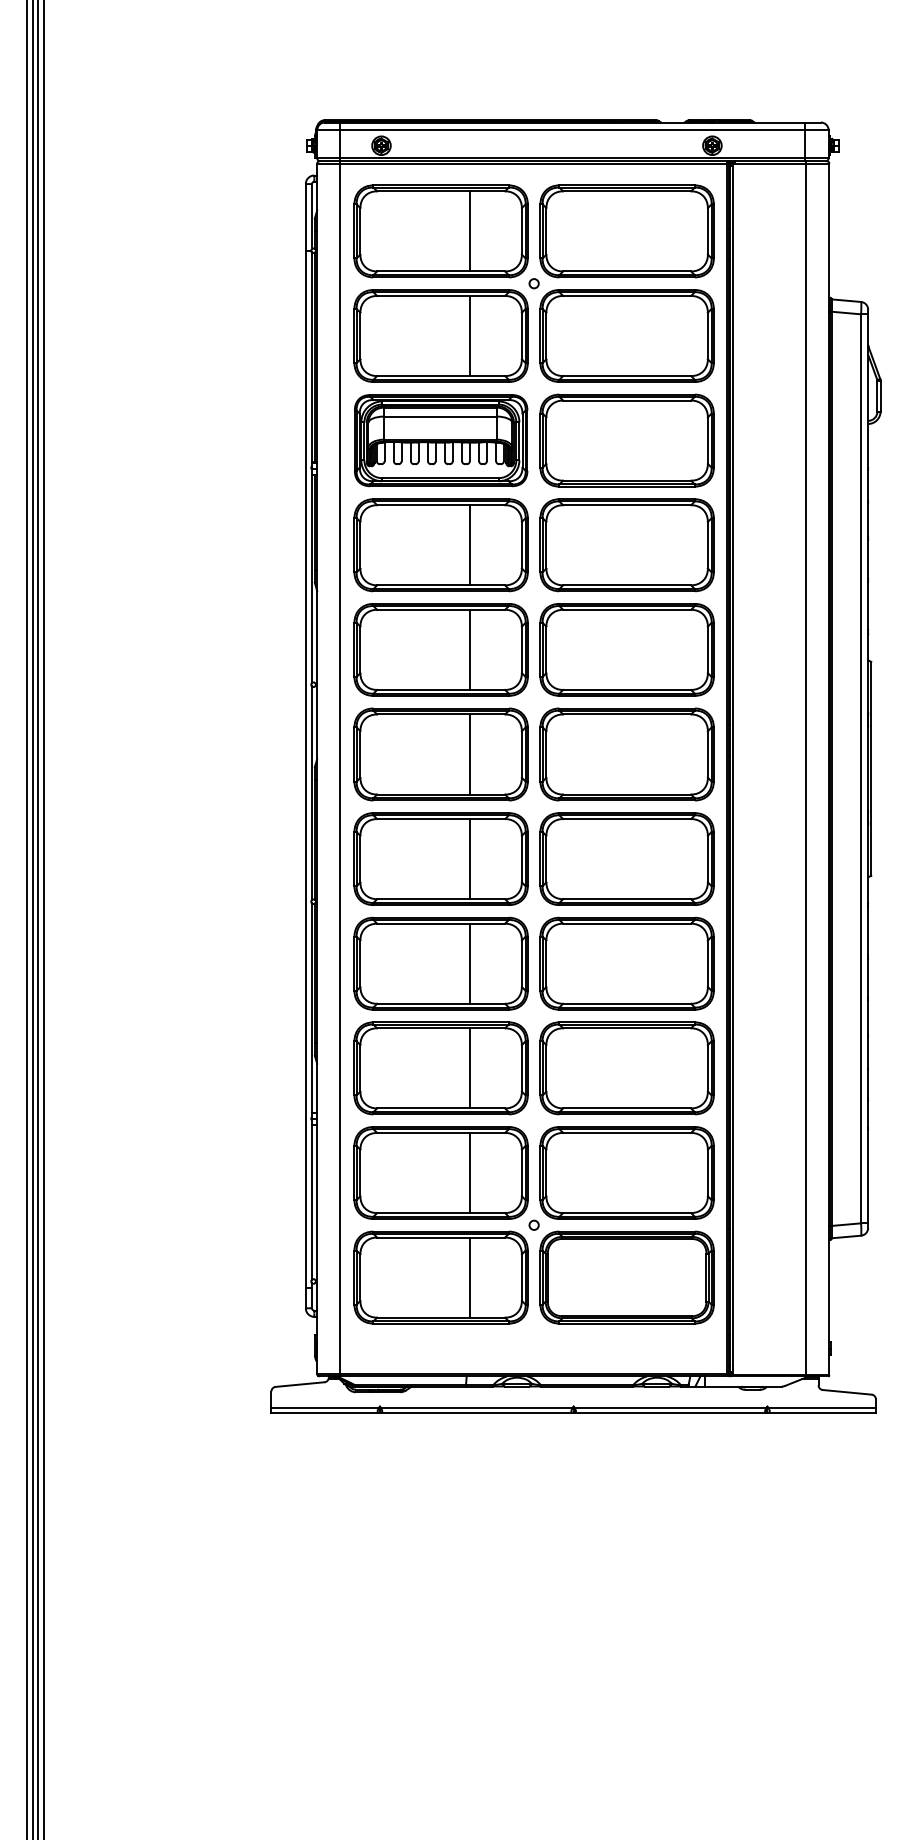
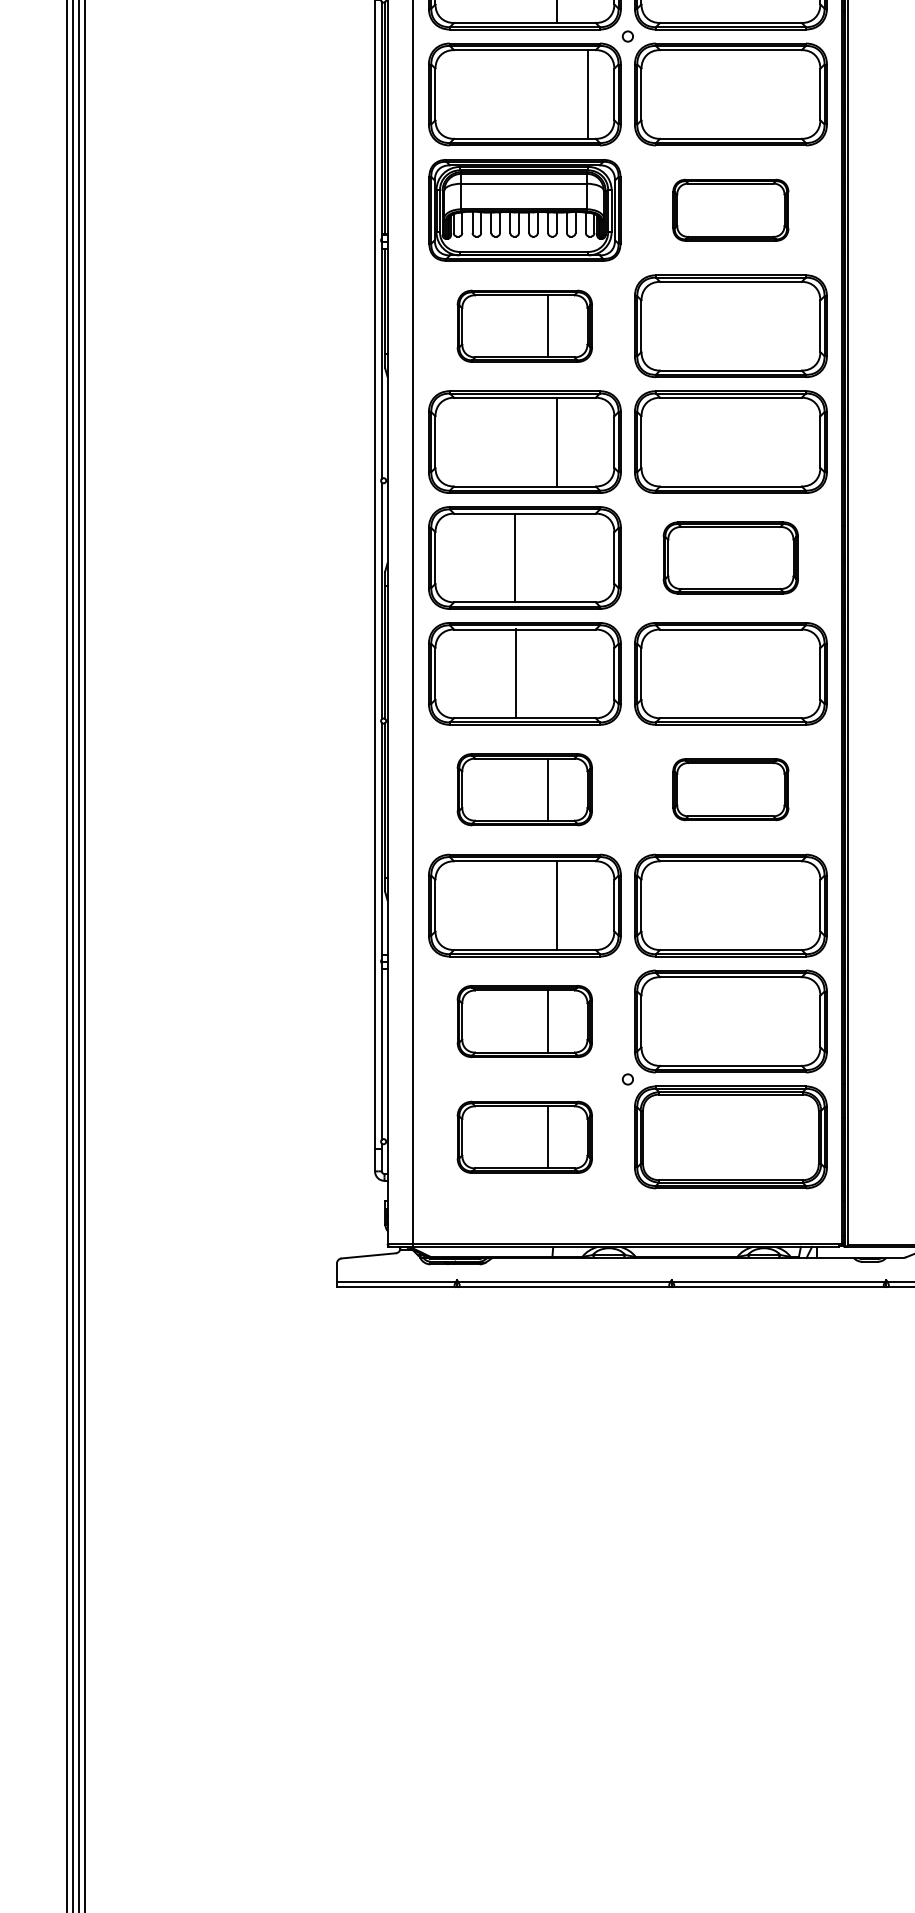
line: (470, 335) -> (588, 93), moved
part: (626, 440) -> (730, 210), size x0.6
part: (440, 545) -> (524, 326), size x0.7
line: (470, 754) -> (515, 558), moved
part: (626, 754) -> (730, 558), size x0.7
line: (470, 859) -> (516, 674), moved
part: (440, 963) -> (524, 789), size x0.7
part: (626, 963) -> (730, 789), size x0.6
part: (440, 1172) -> (524, 1020), size x0.7
part: (440, 1277) -> (524, 1137), size x0.7

